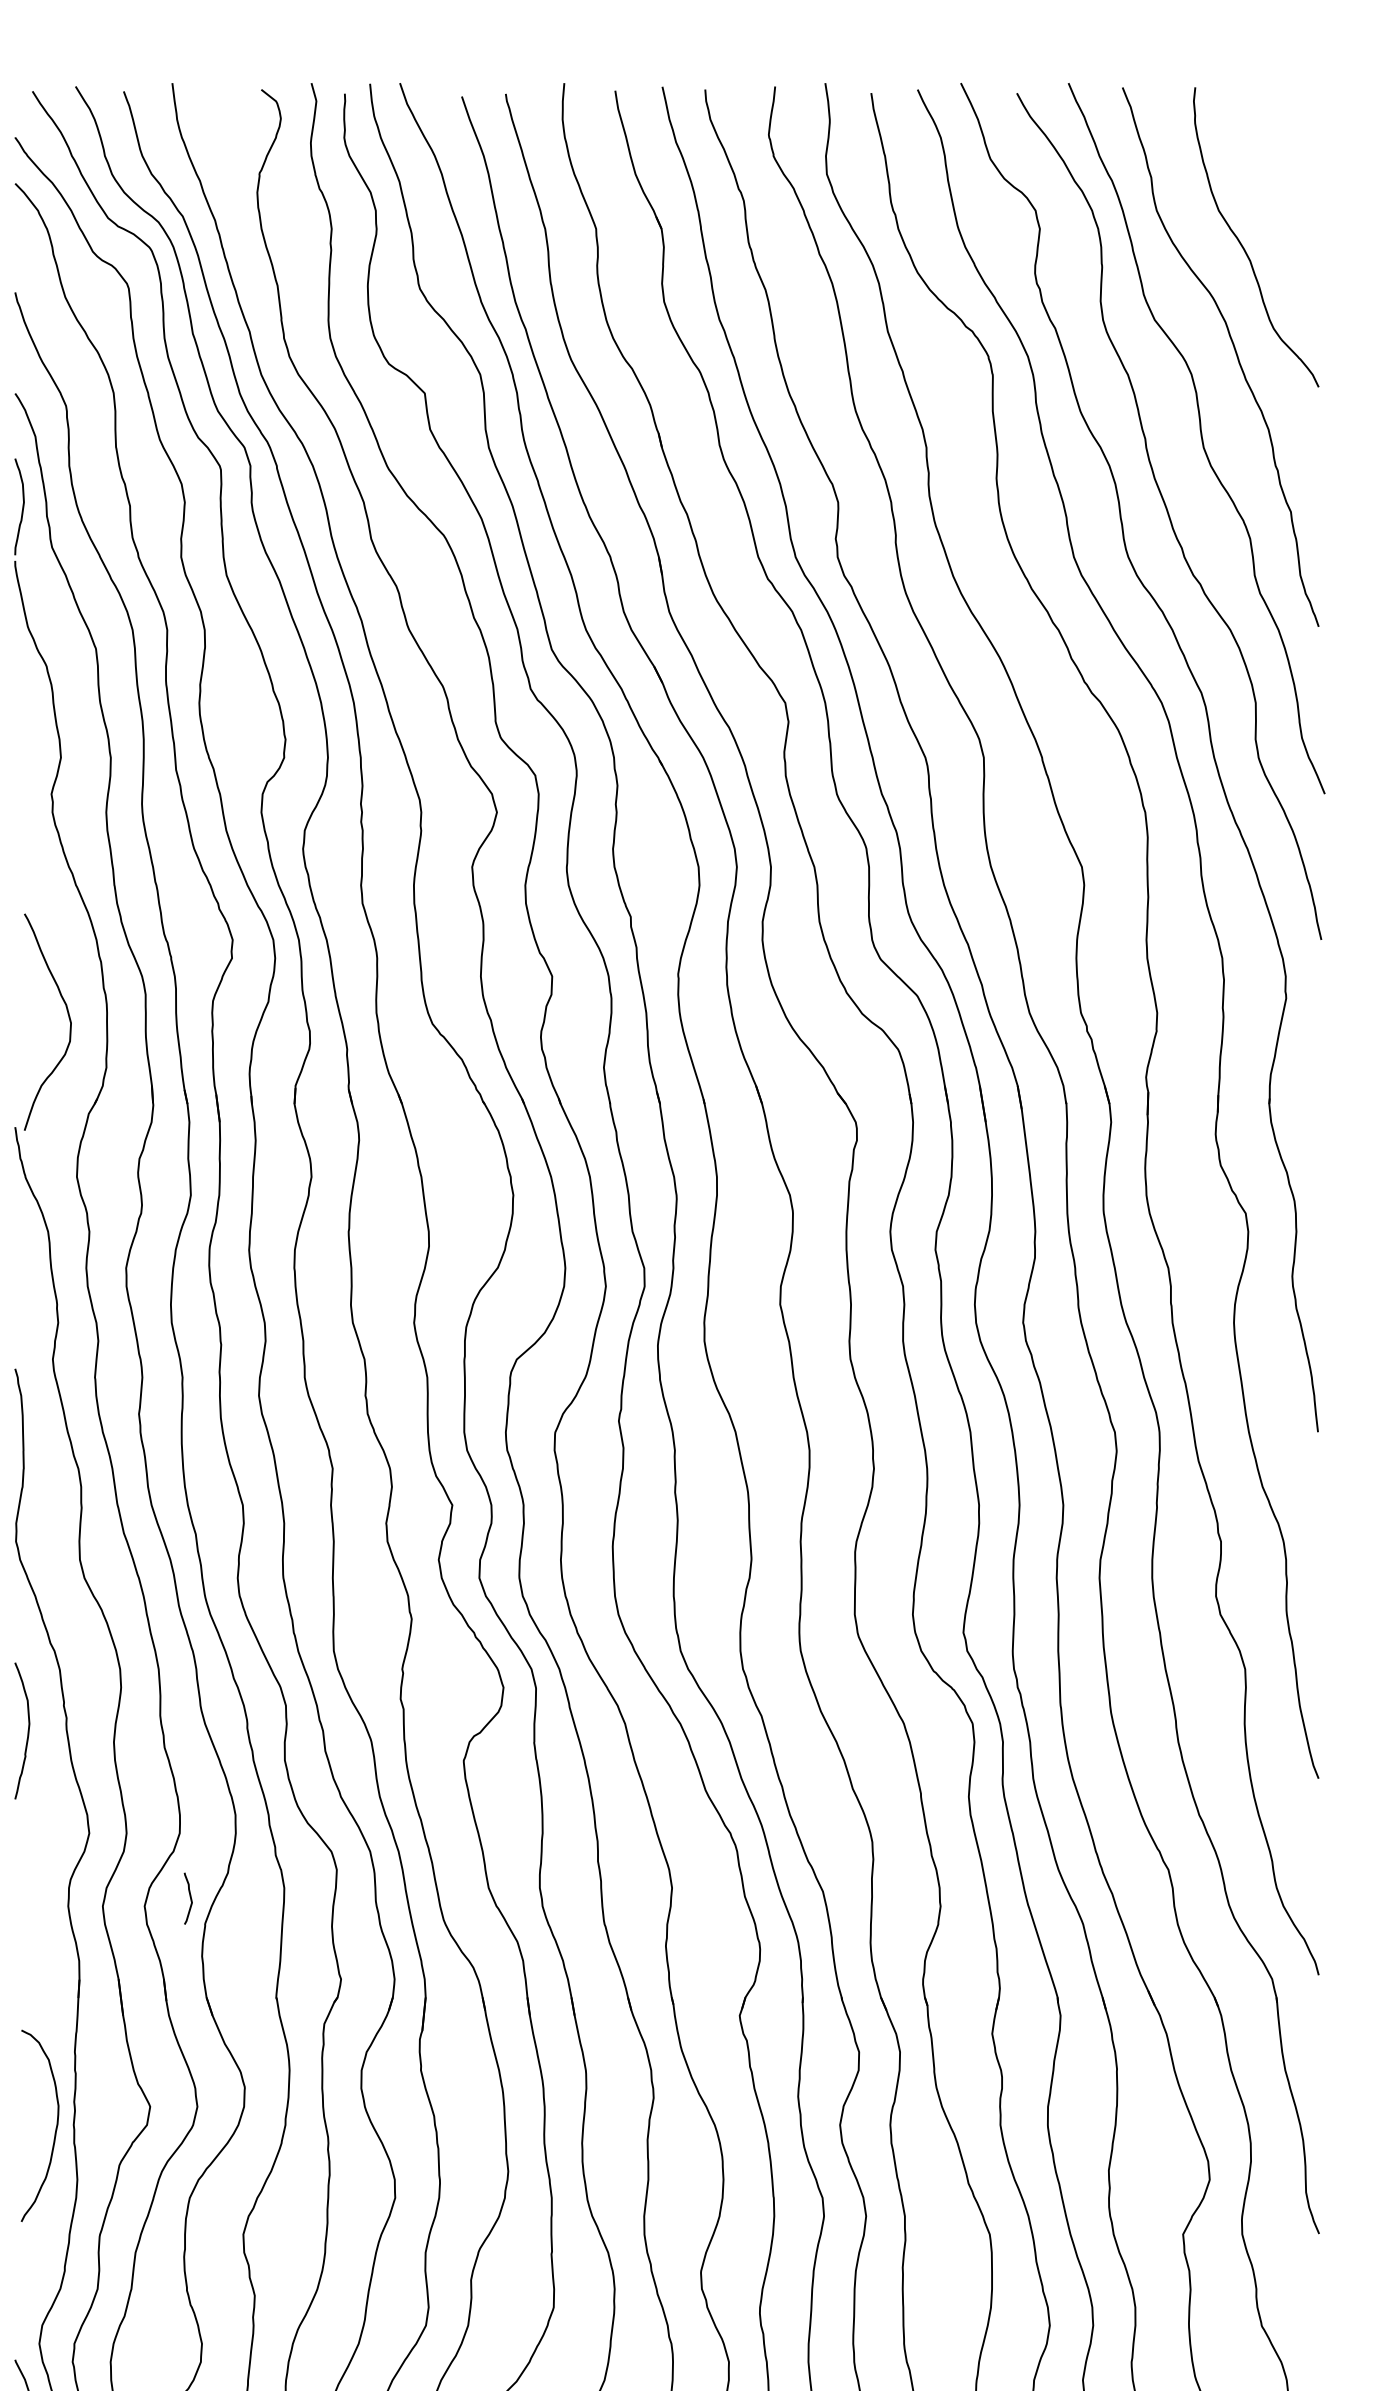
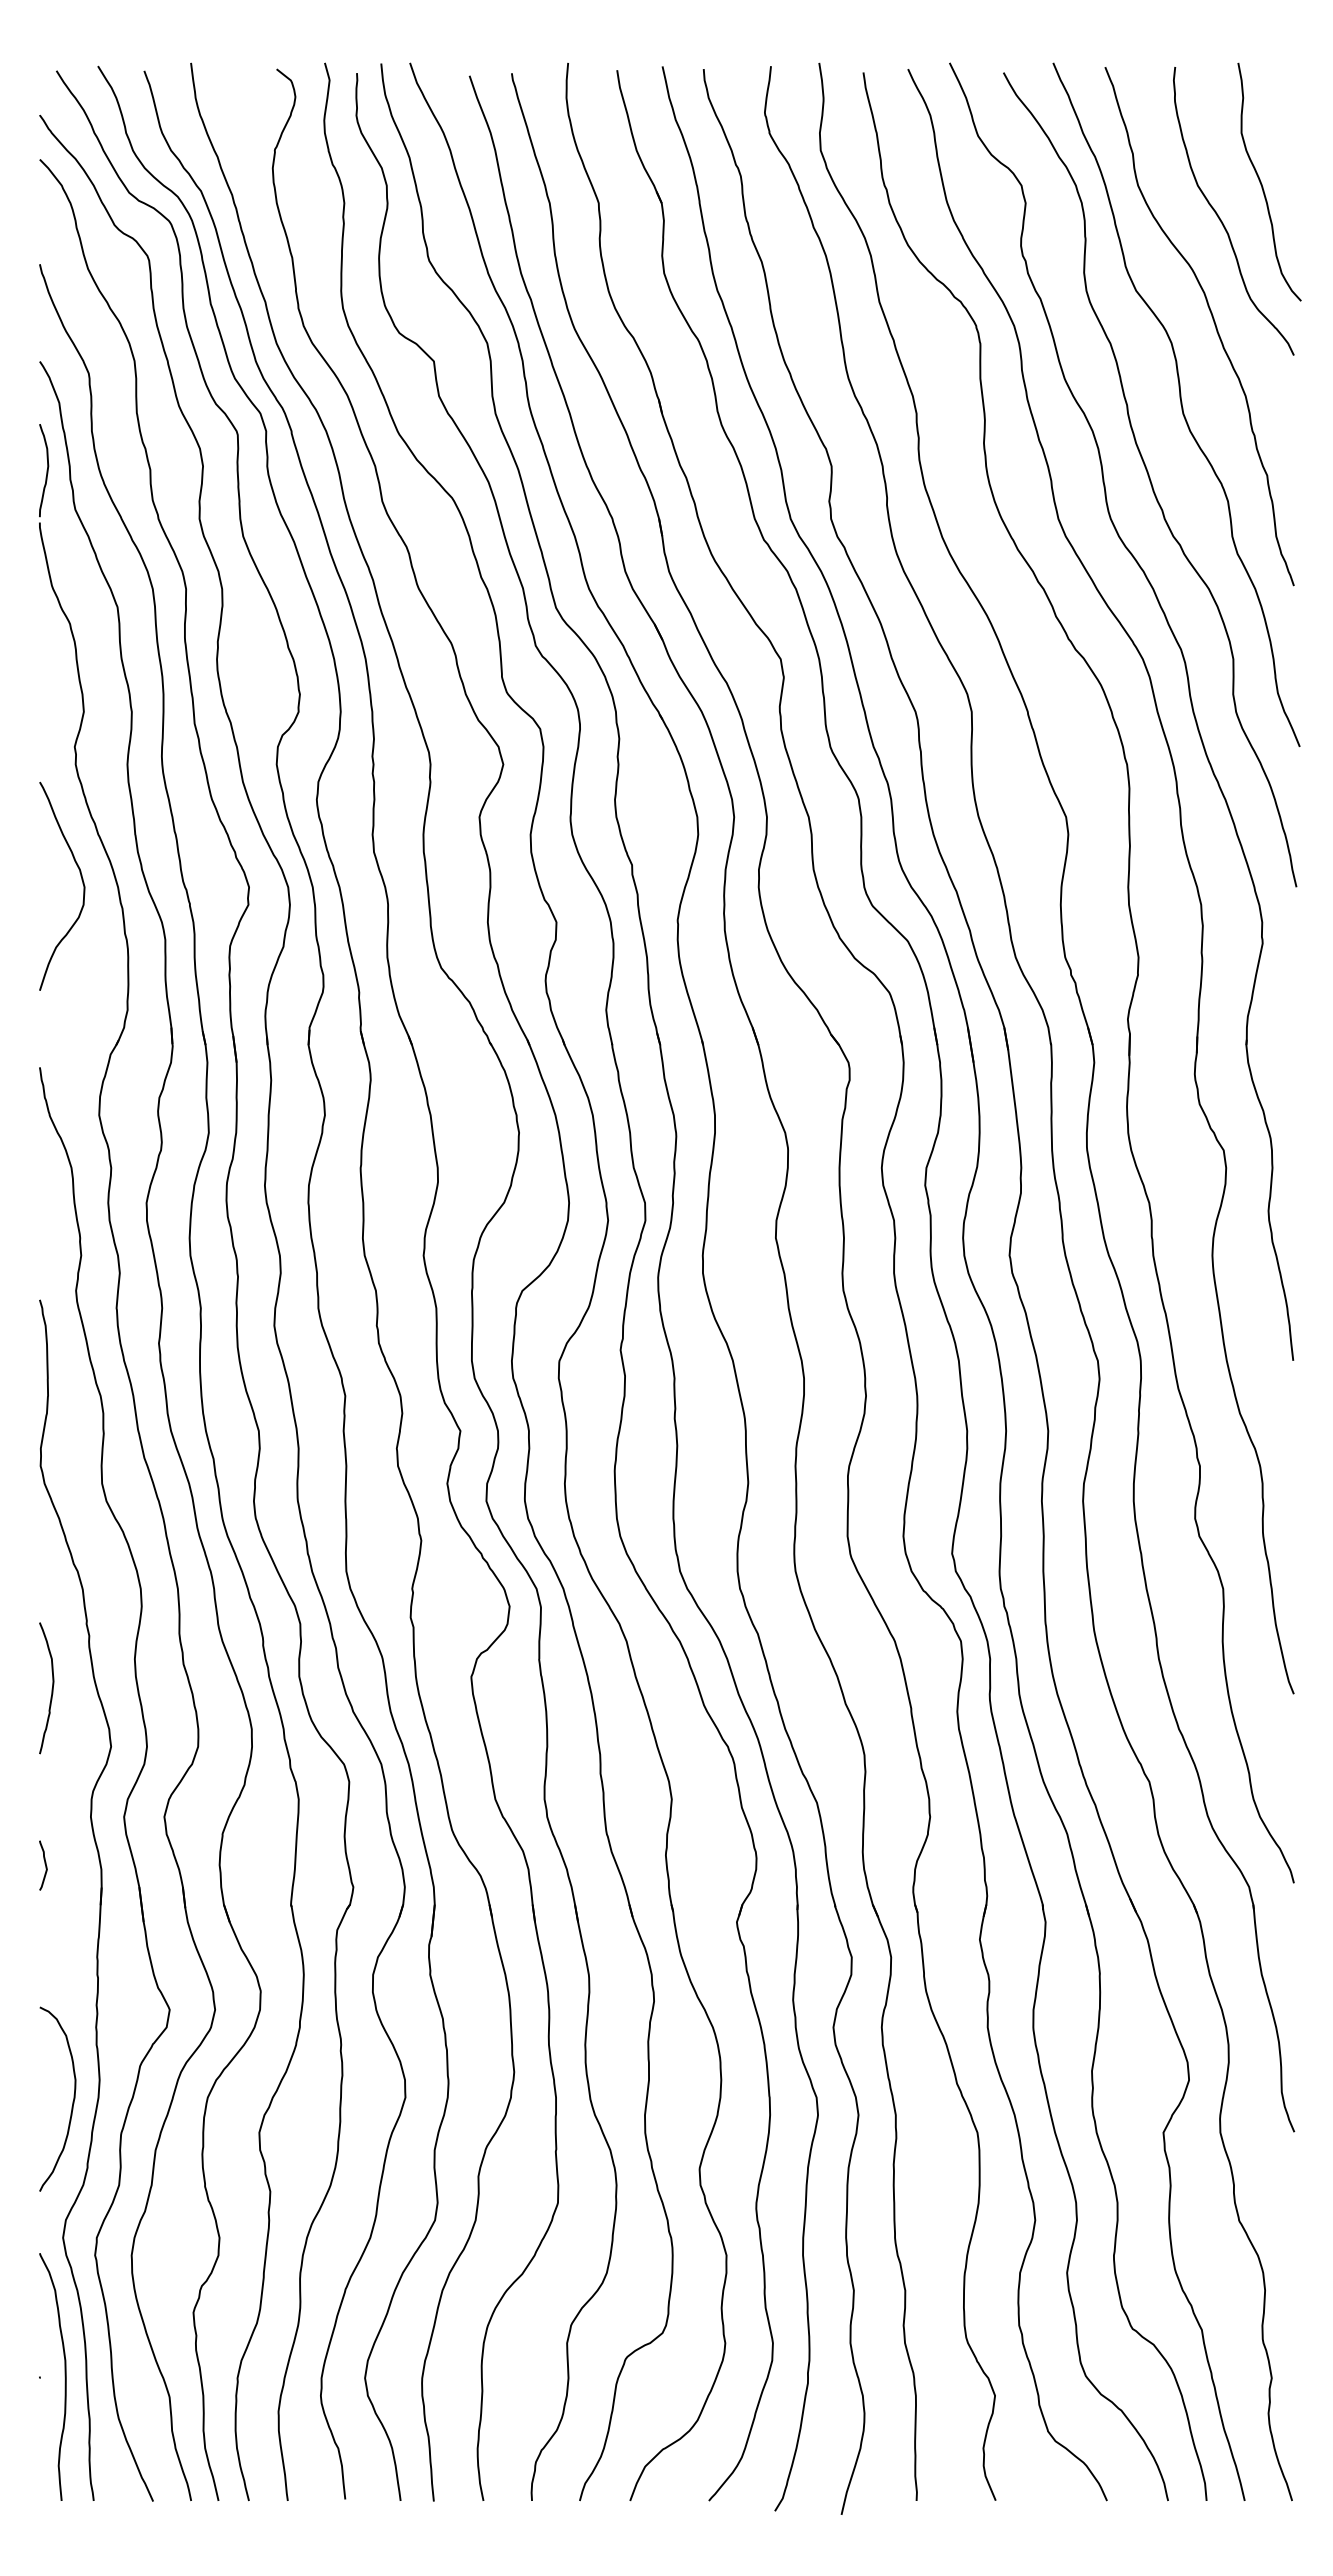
curve: (1286, 209) -> (1262, 184), added
curve: (67, 1016) -> (81, 880), moved
curve: (27, 1731) -> (51, 1688), moved
curve: (189, 1897) -> (44, 1864), moved
curve: (55, 2128) -> (72, 2101), moved

